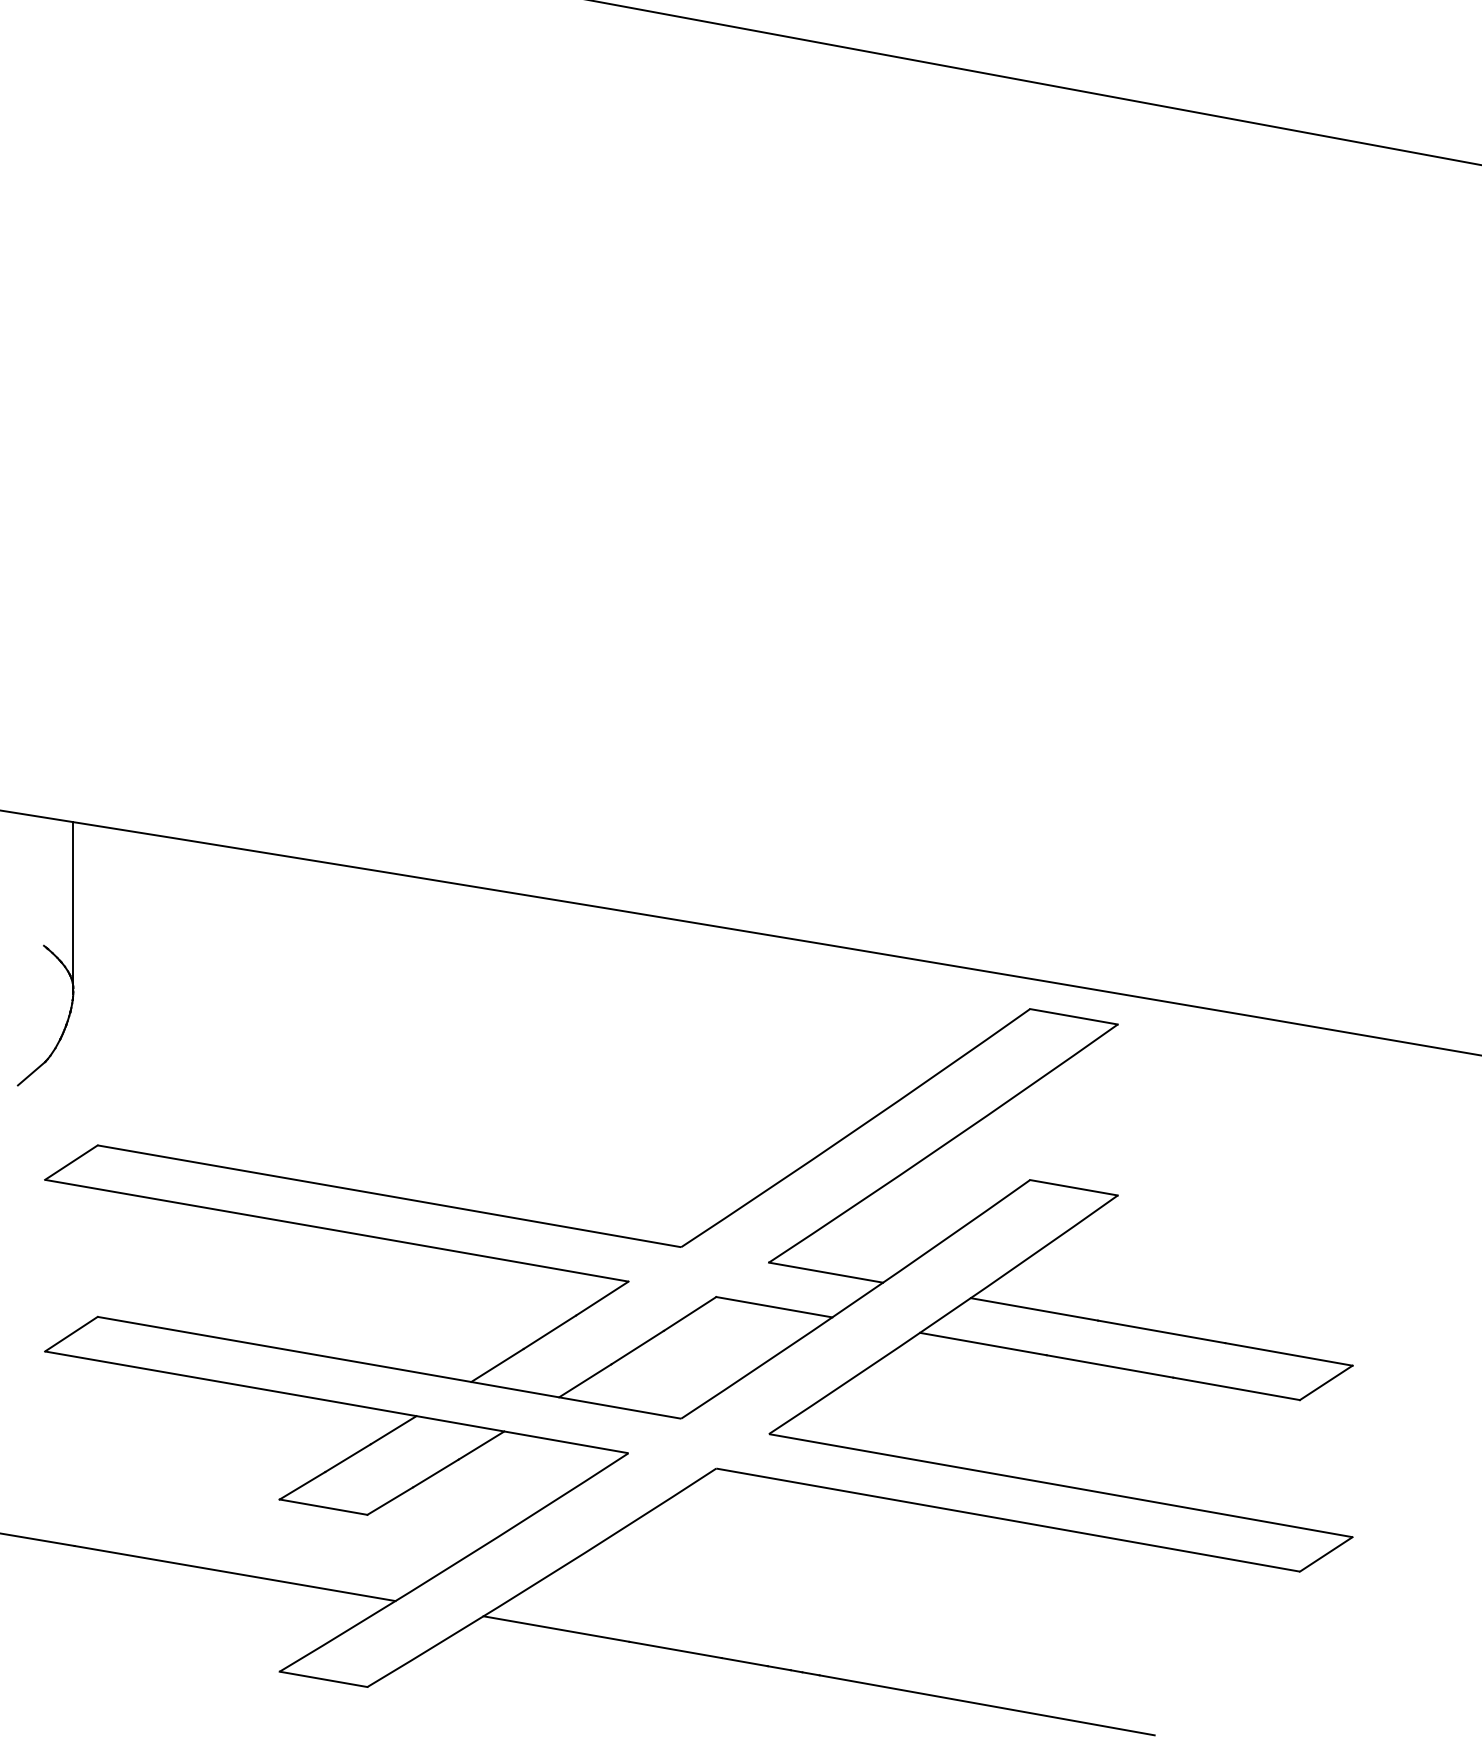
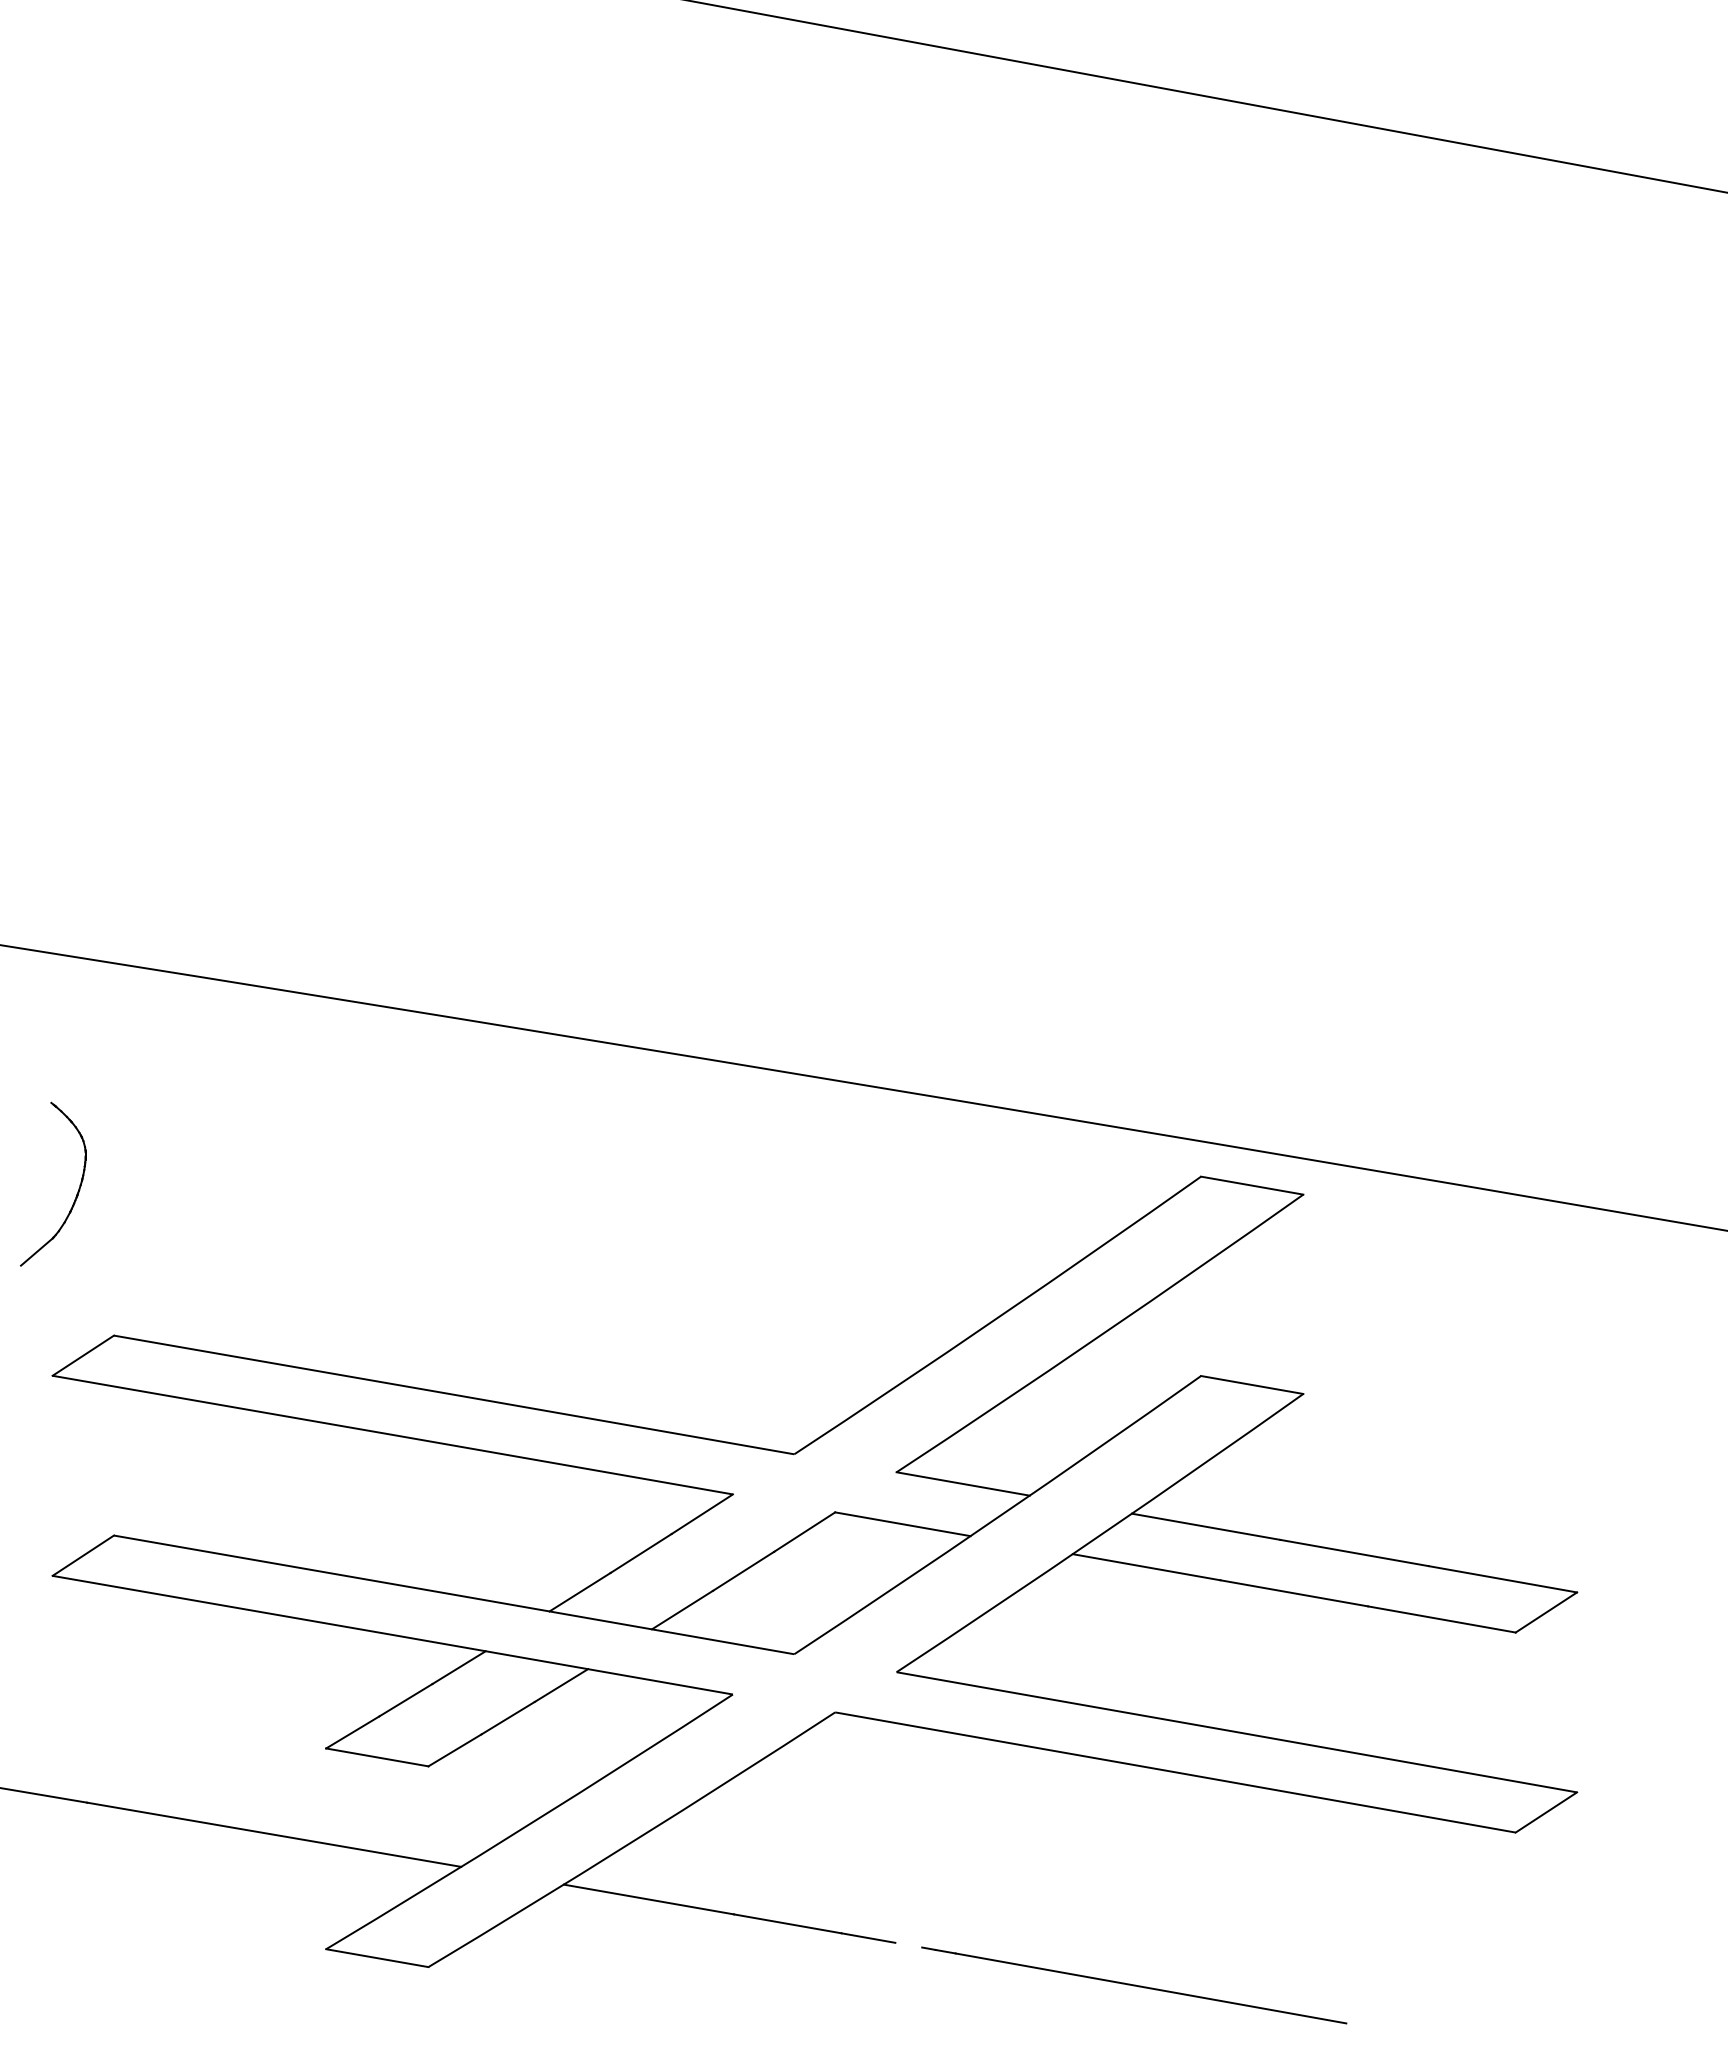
line: (73, 905) -> (85, 1055), removed
line: (779, 1667) -> (908, 1944), removed

